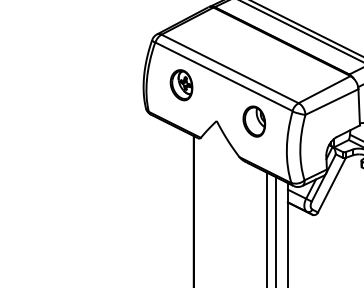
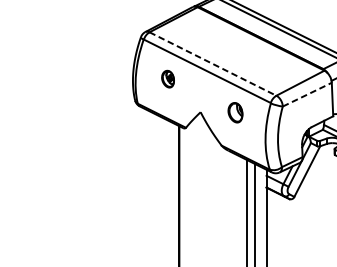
line: (230, 68) -> (213, 63), solid -> dashed
part: (181, 85) -> (168, 79), size x0.6
line: (332, 101) -> (307, 94), solid -> dashed
part: (254, 121) -> (235, 112), size x0.7

